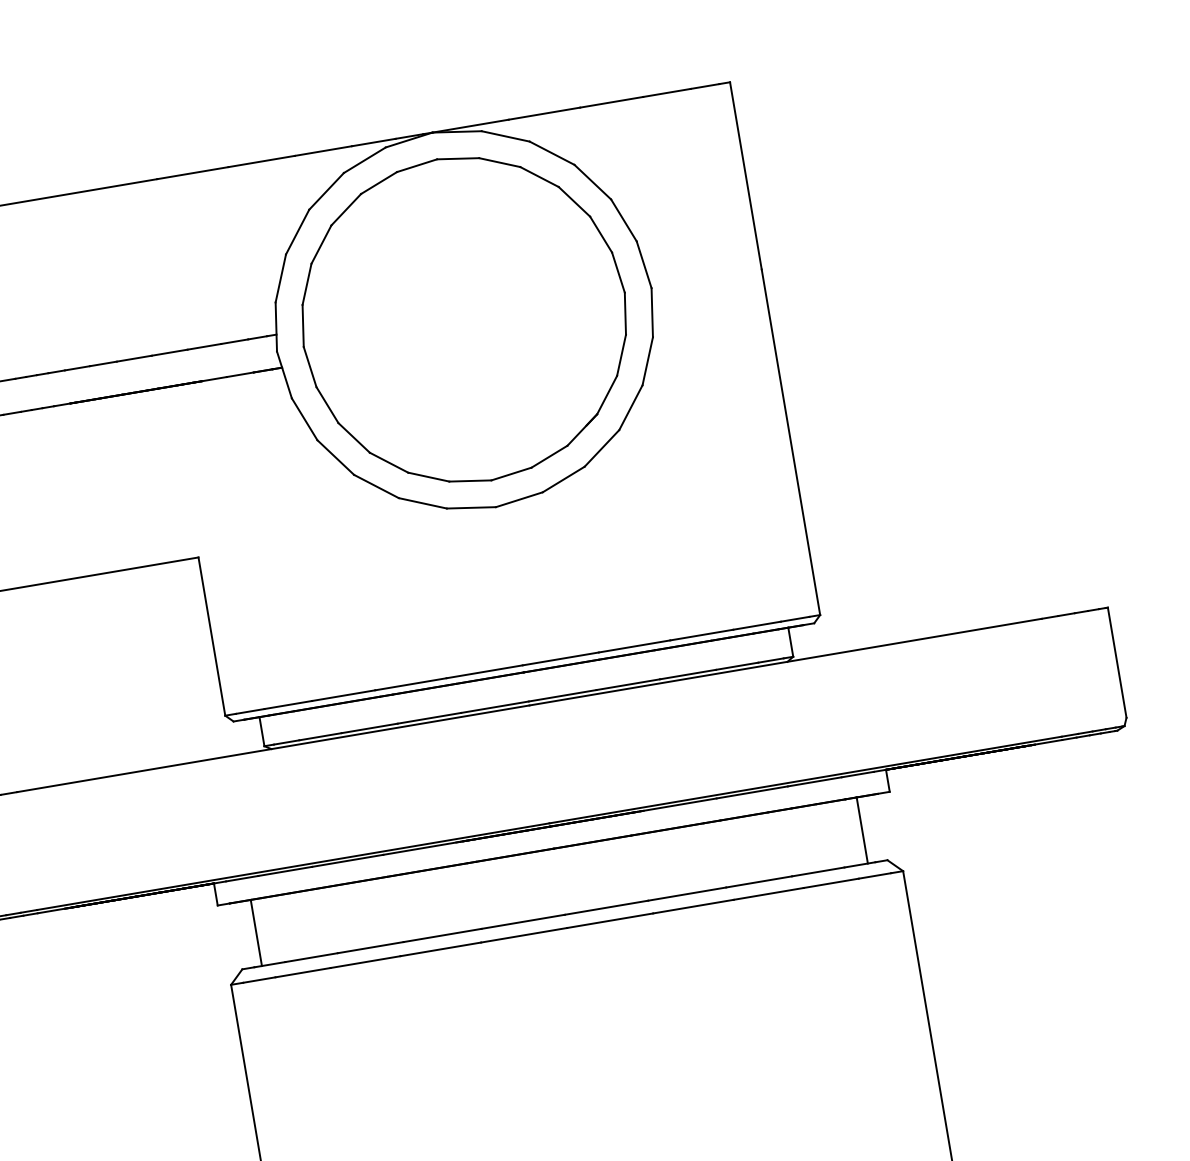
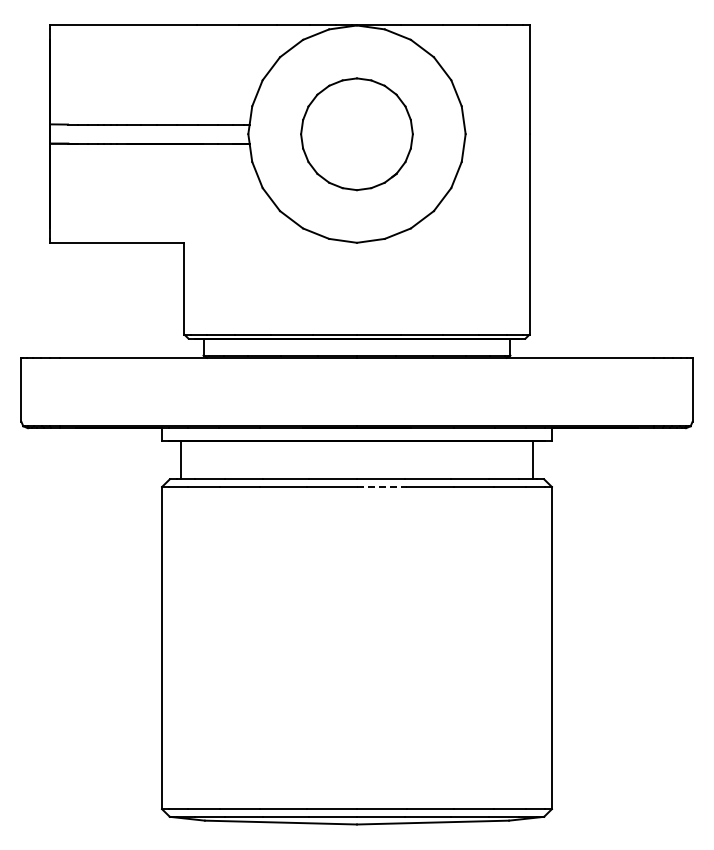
part: (463, 320) -> (356, 134), size x0.6
line: (609, 921) -> (381, 487), solid -> dashed

